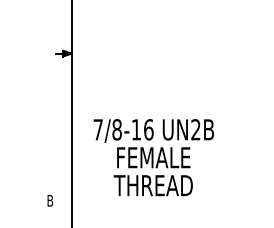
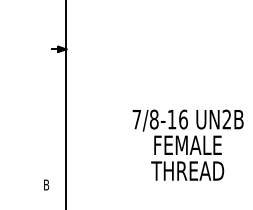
text: (153, 157) -> (187, 145), moved

